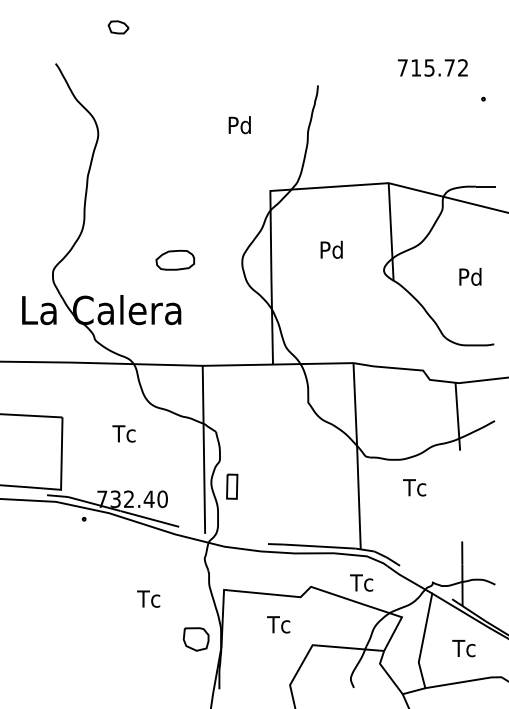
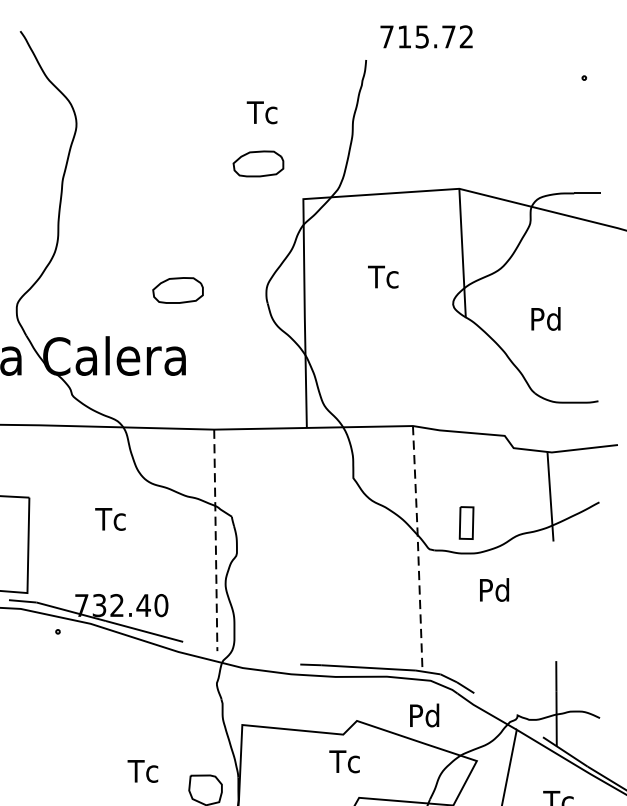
text: (432, 67) -> (426, 36), moved
text: (238, 125) -> (261, 112), Pd -> Tc
part: (236, 163) -> (258, 162), added
text: (330, 249) -> (382, 276), Pd -> Tc
text: (470, 276) -> (546, 318), moved
line: (203, 450) -> (215, 541), solid -> dashed
line: (357, 455) -> (418, 547), solid -> dashed
part: (232, 486) -> (467, 522), moved
text: (414, 487) -> (493, 589), Tc -> Pd
text: (361, 582) -> (423, 715), Tc -> Pd
text: (148, 598) -> (142, 770), moved
text: (278, 624) -> (344, 761), moved

